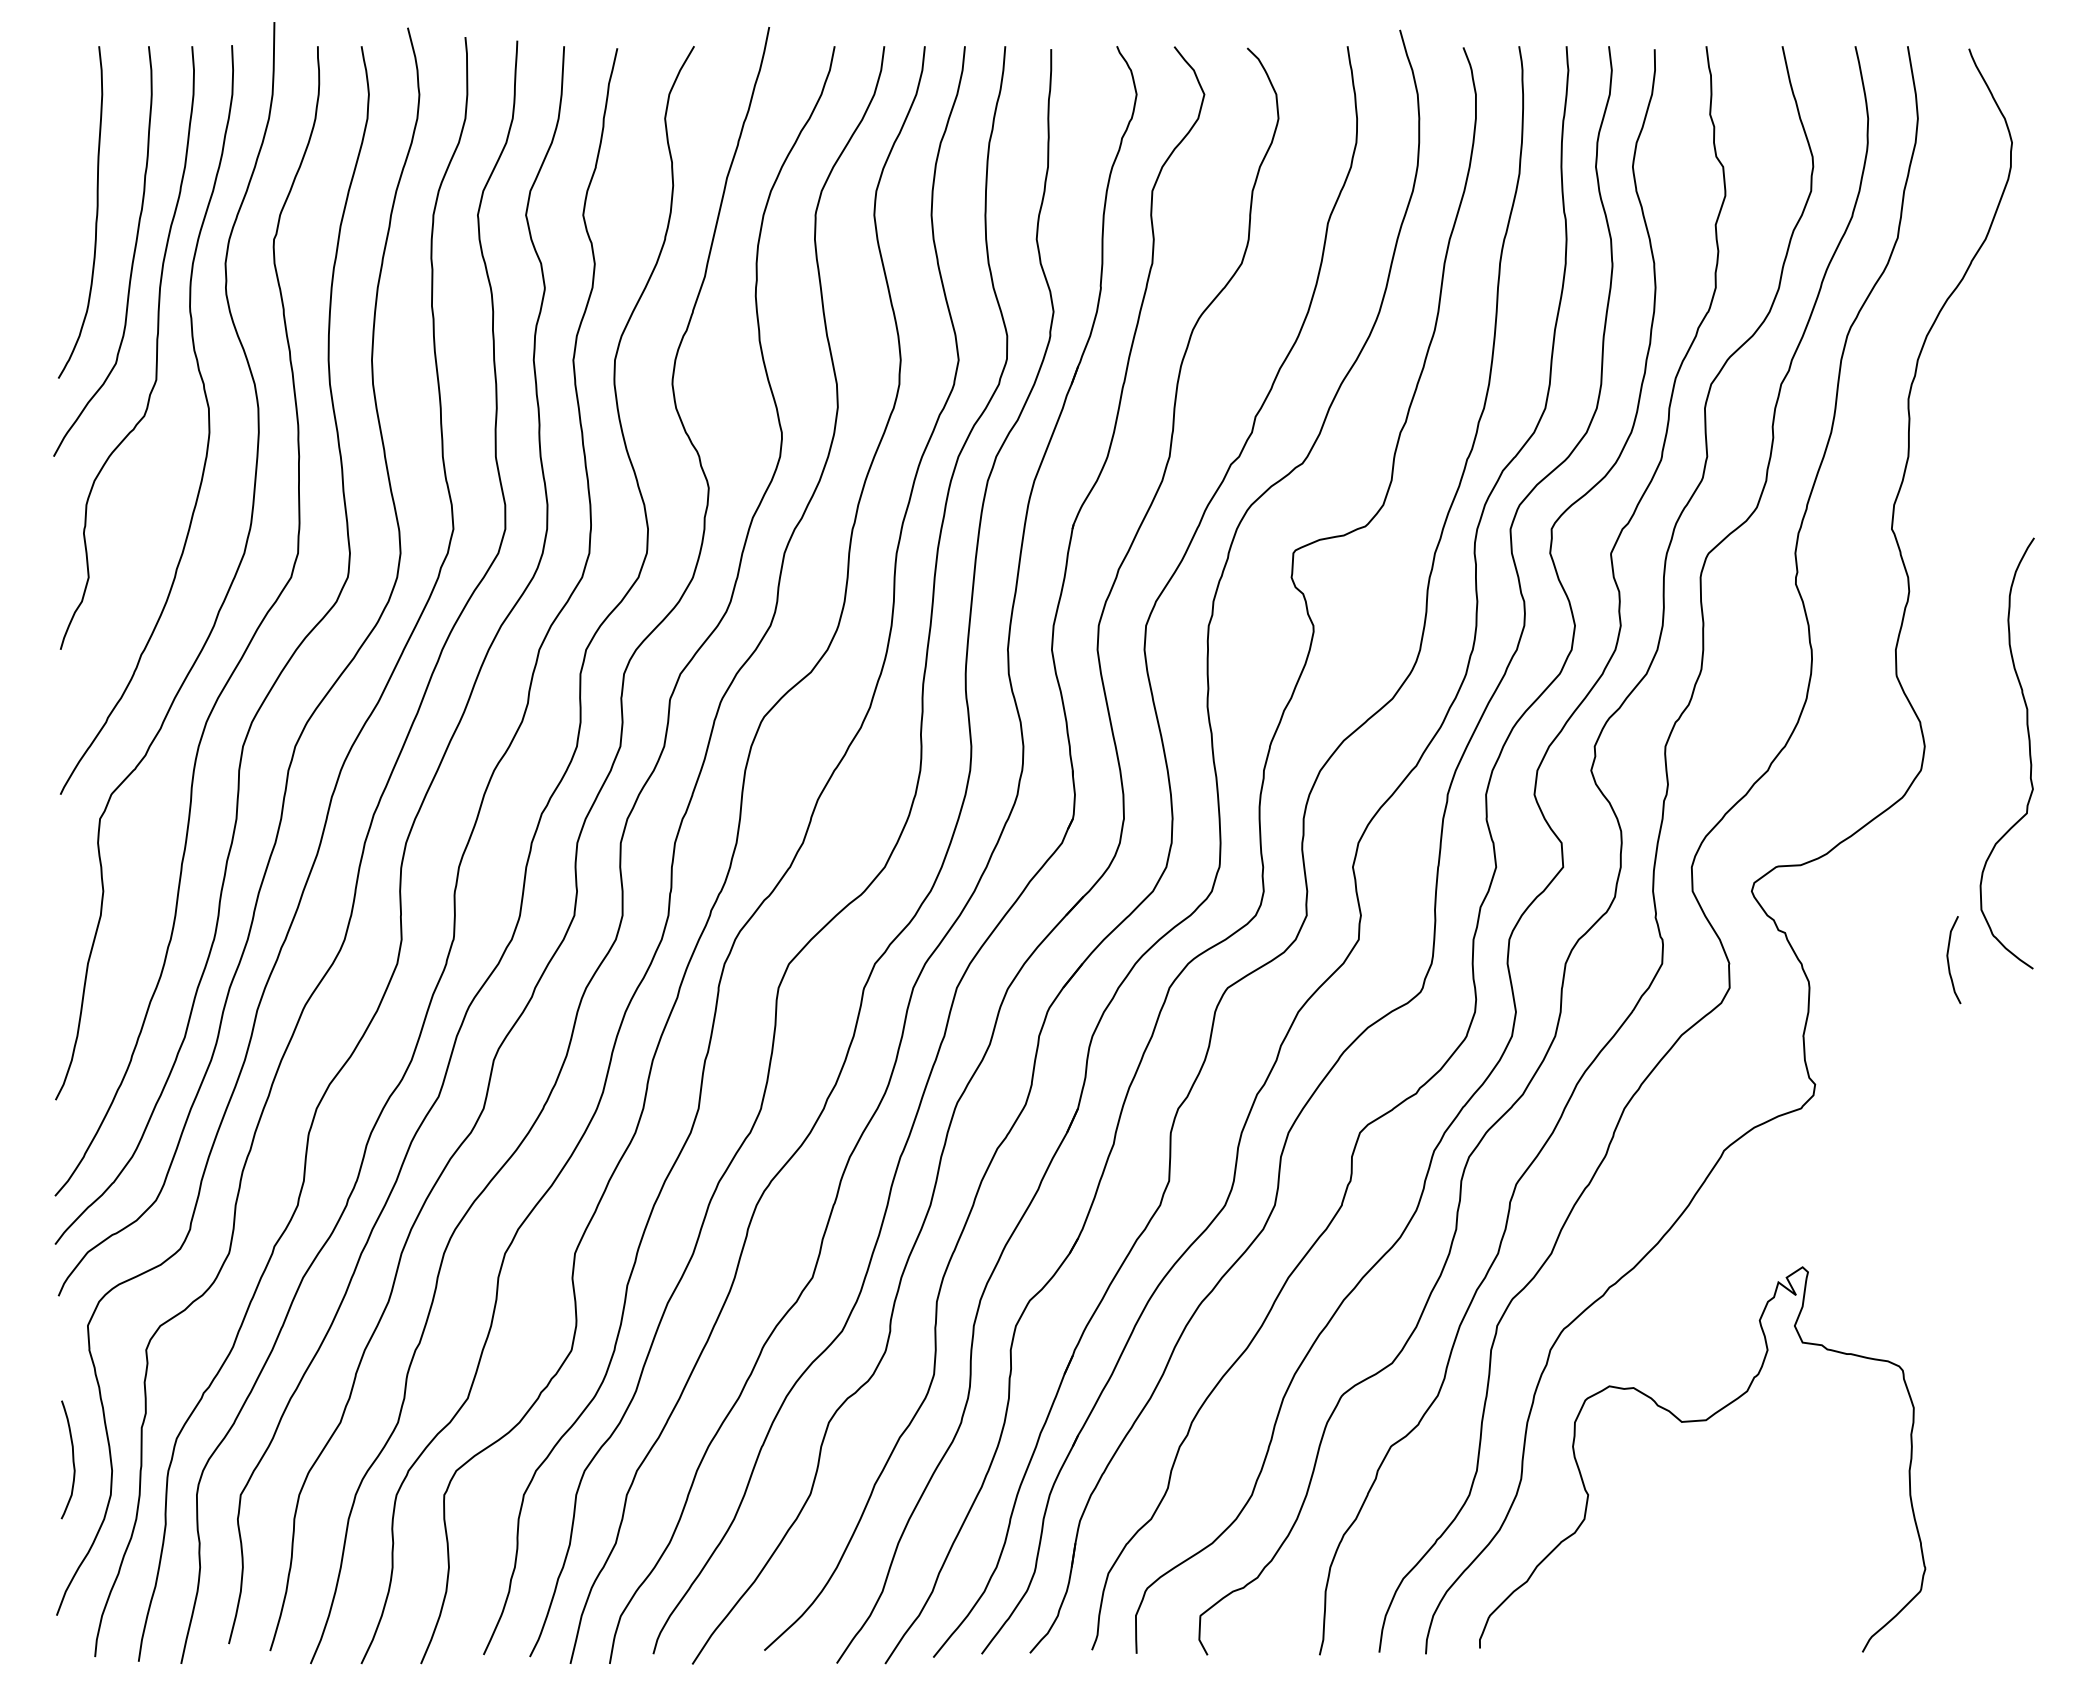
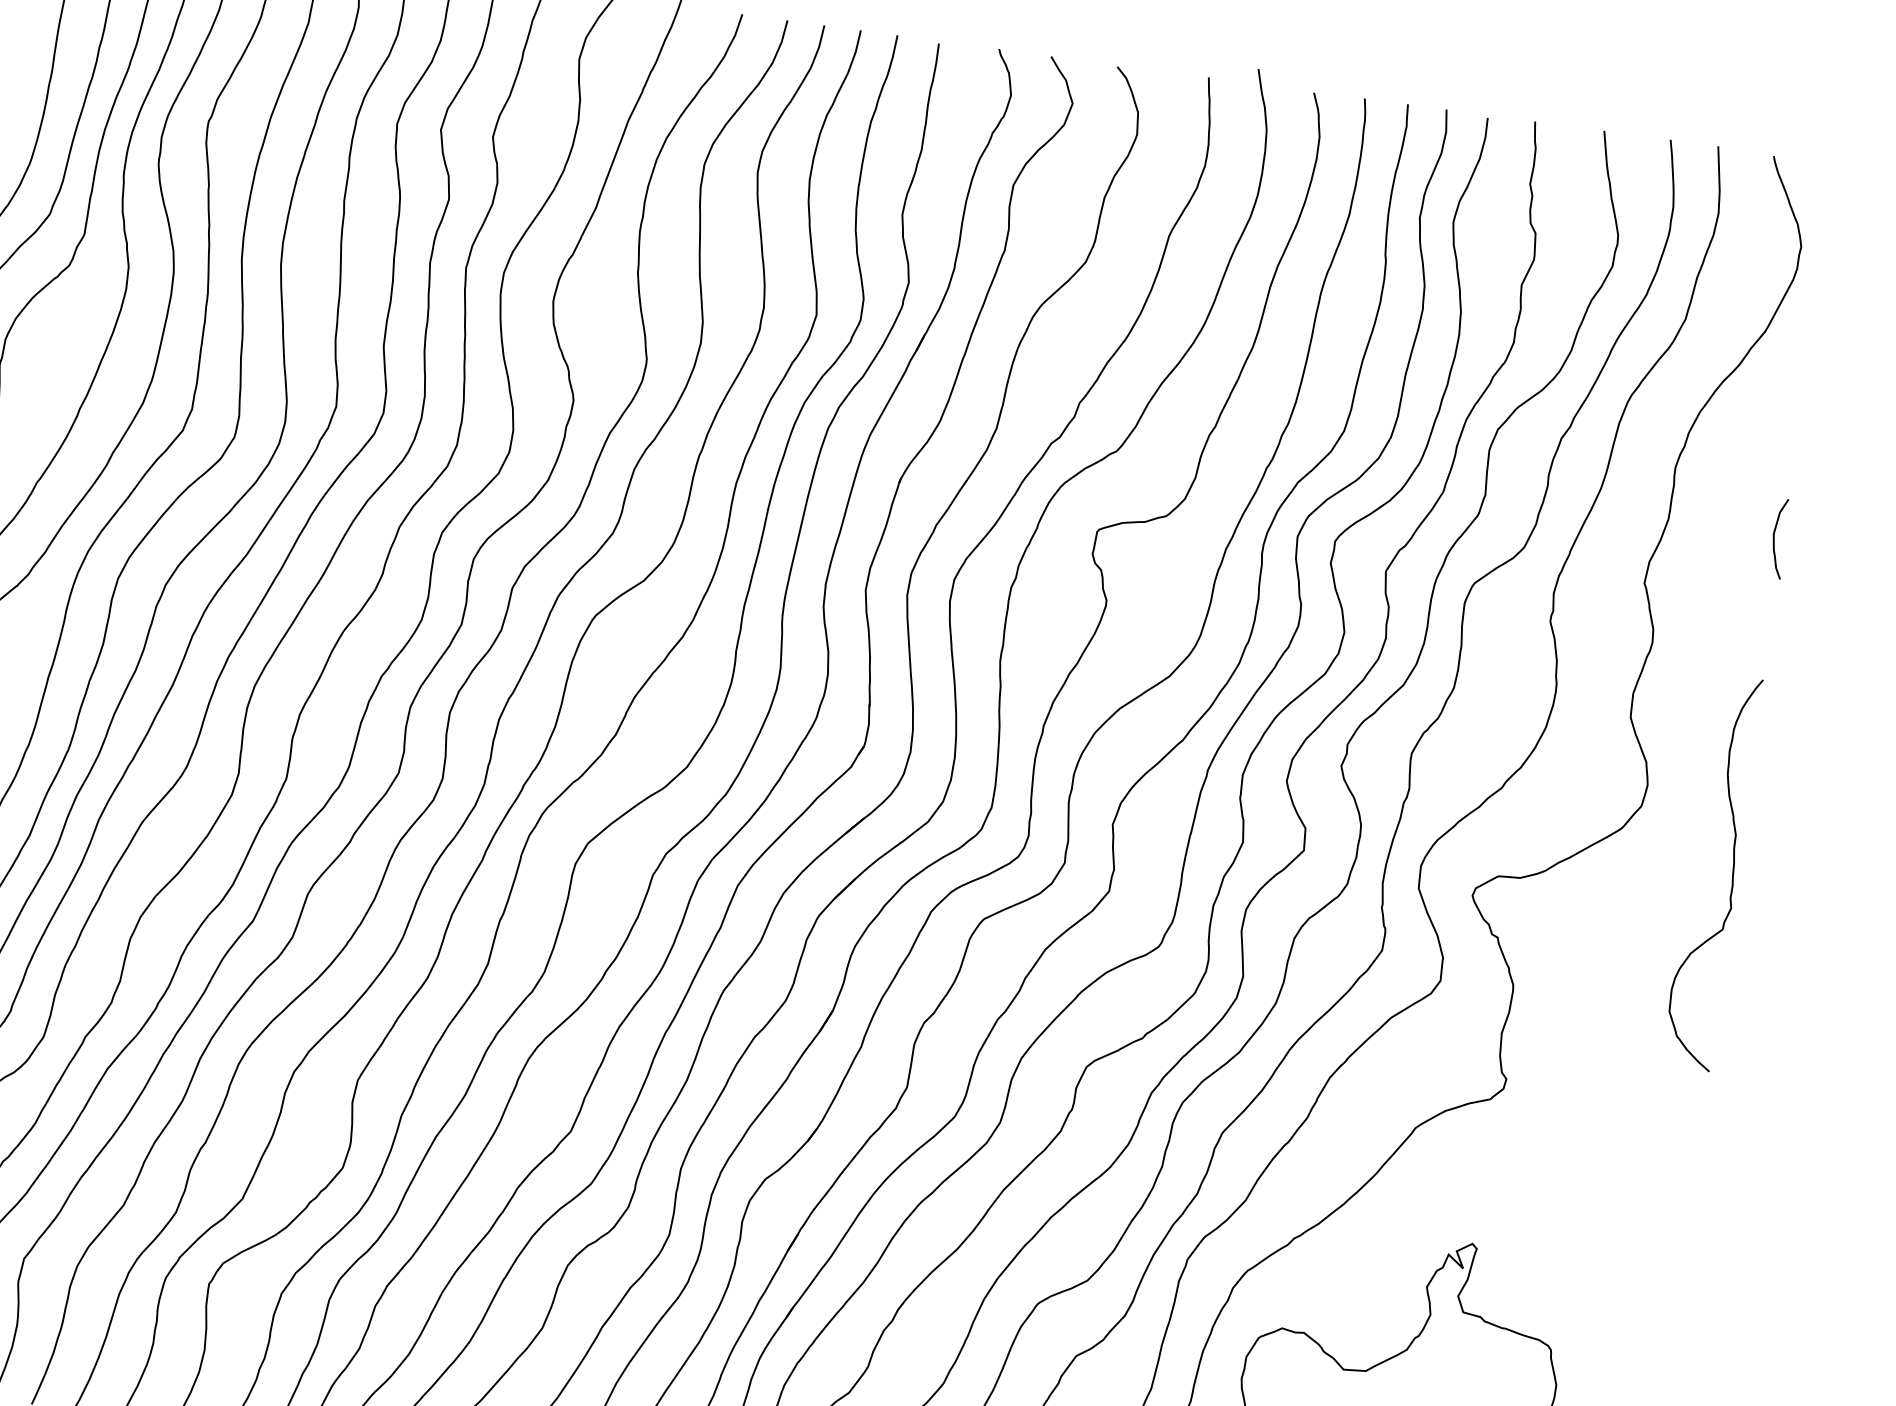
curve: (2029, 753) -> (1732, 875), moved
curve: (1949, 962) -> (1774, 540), moved

